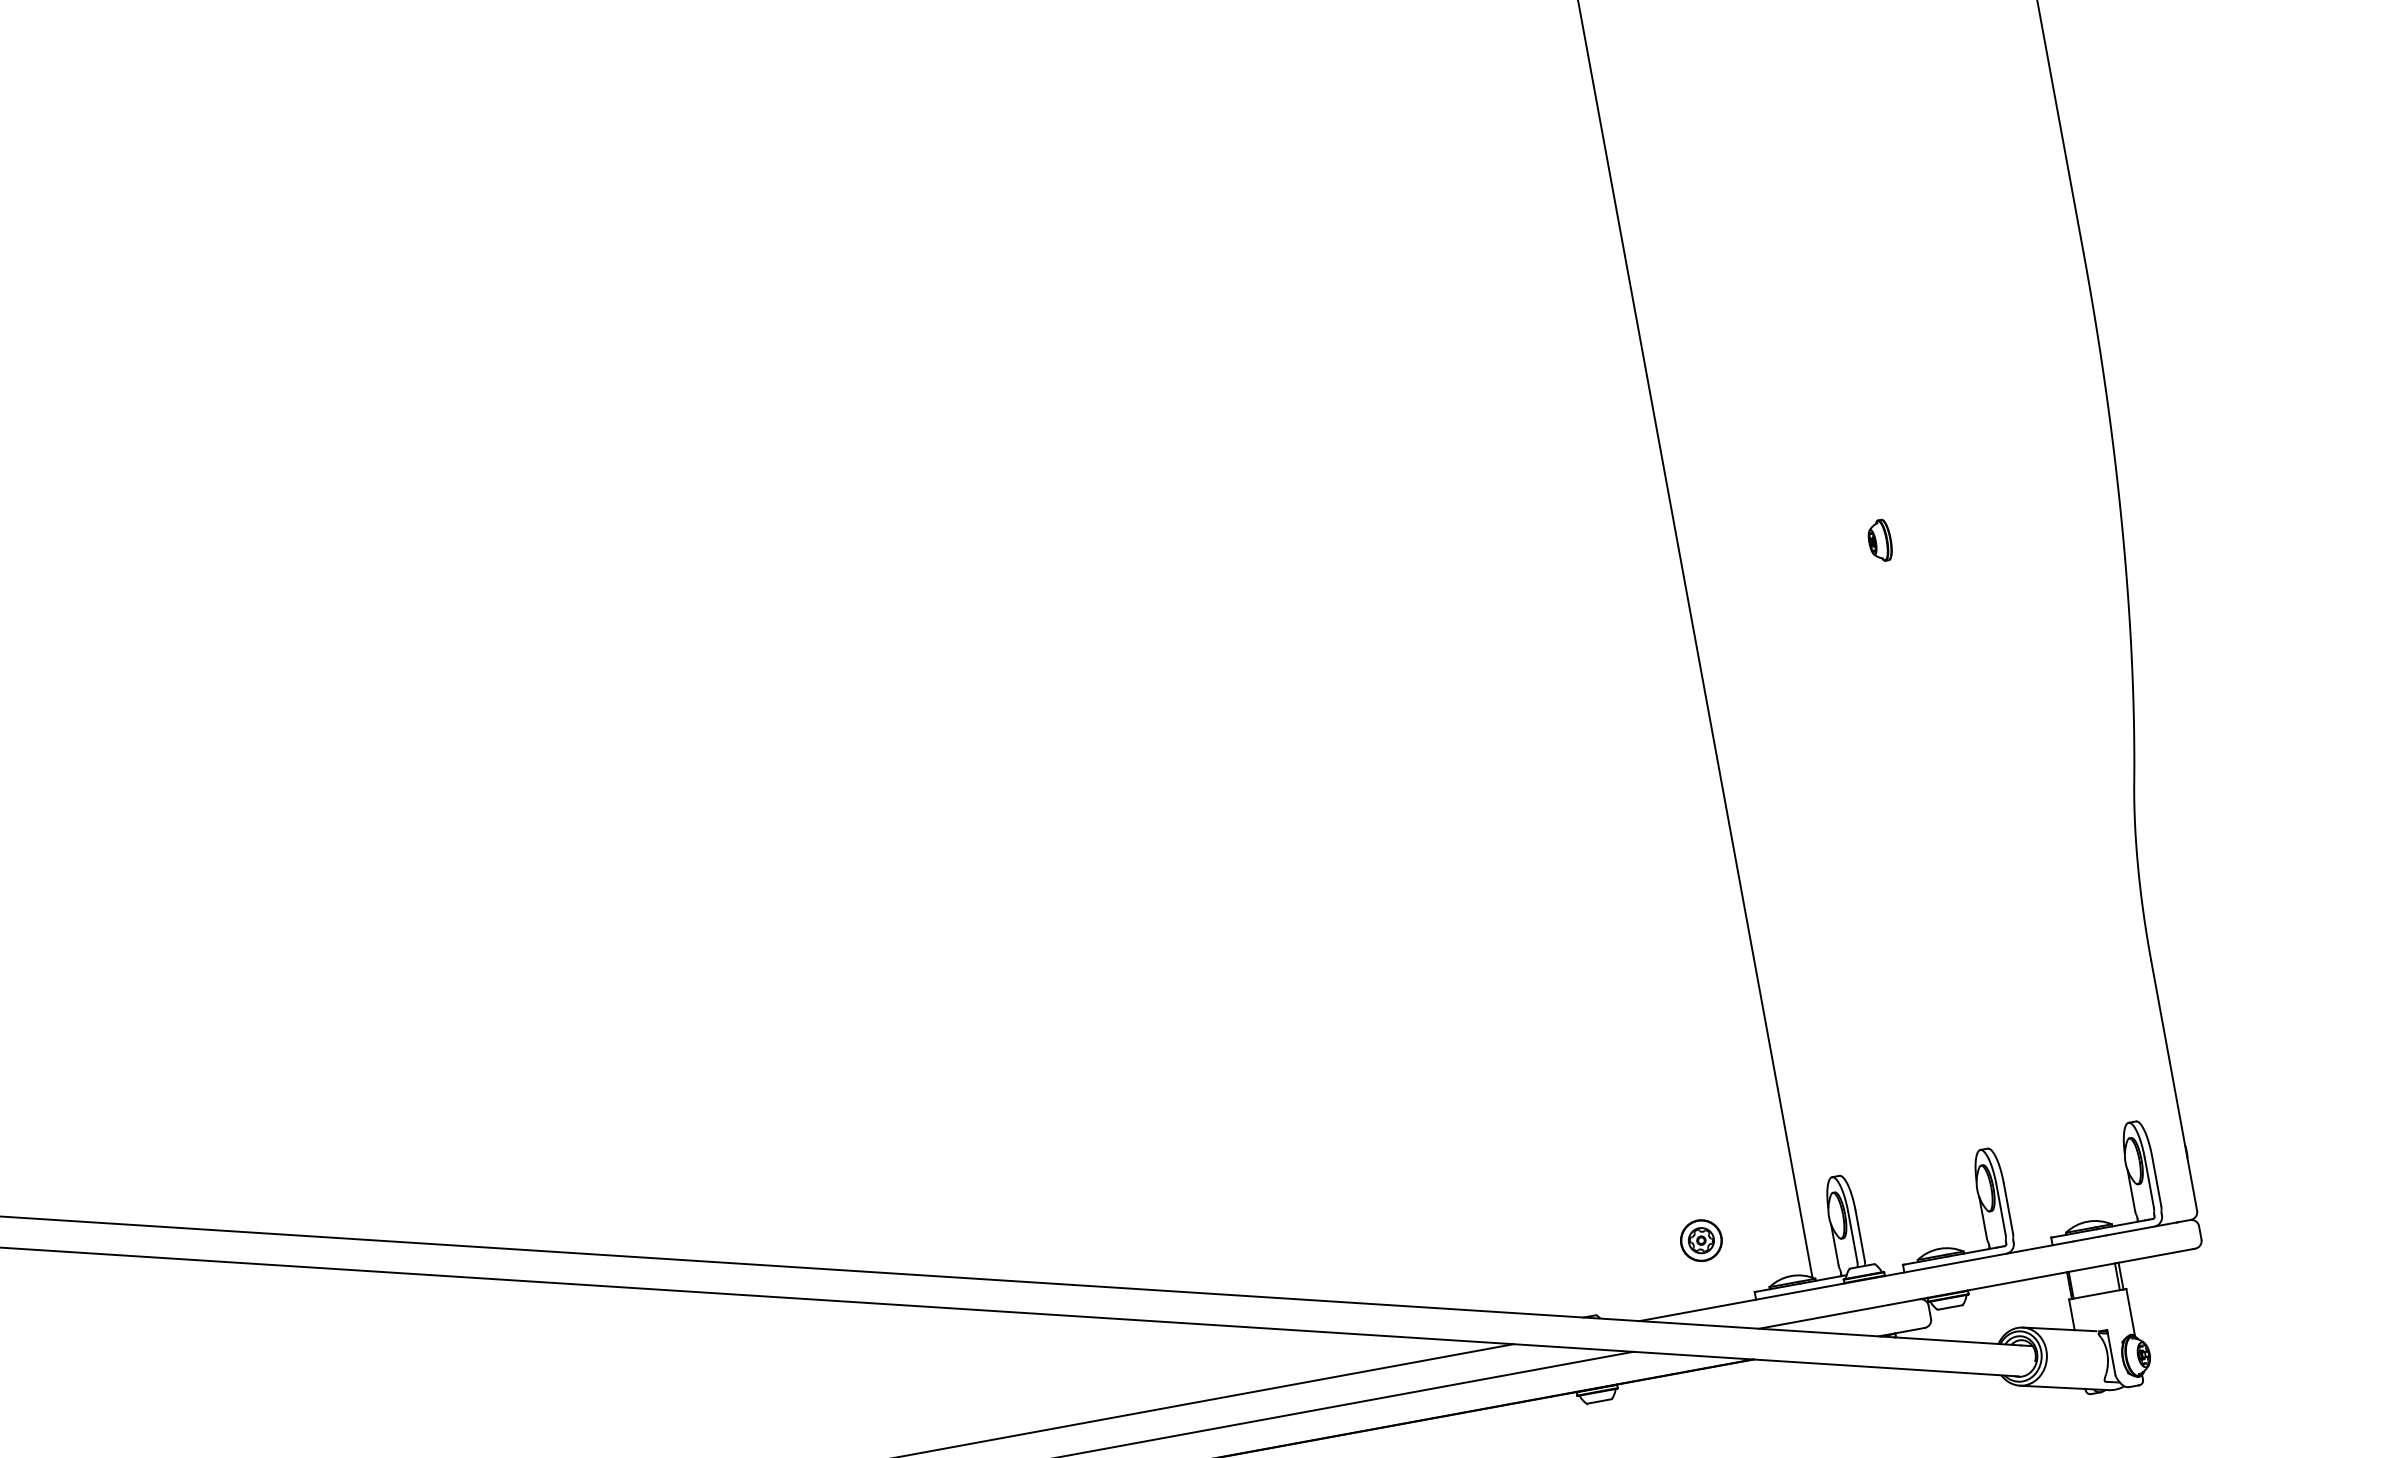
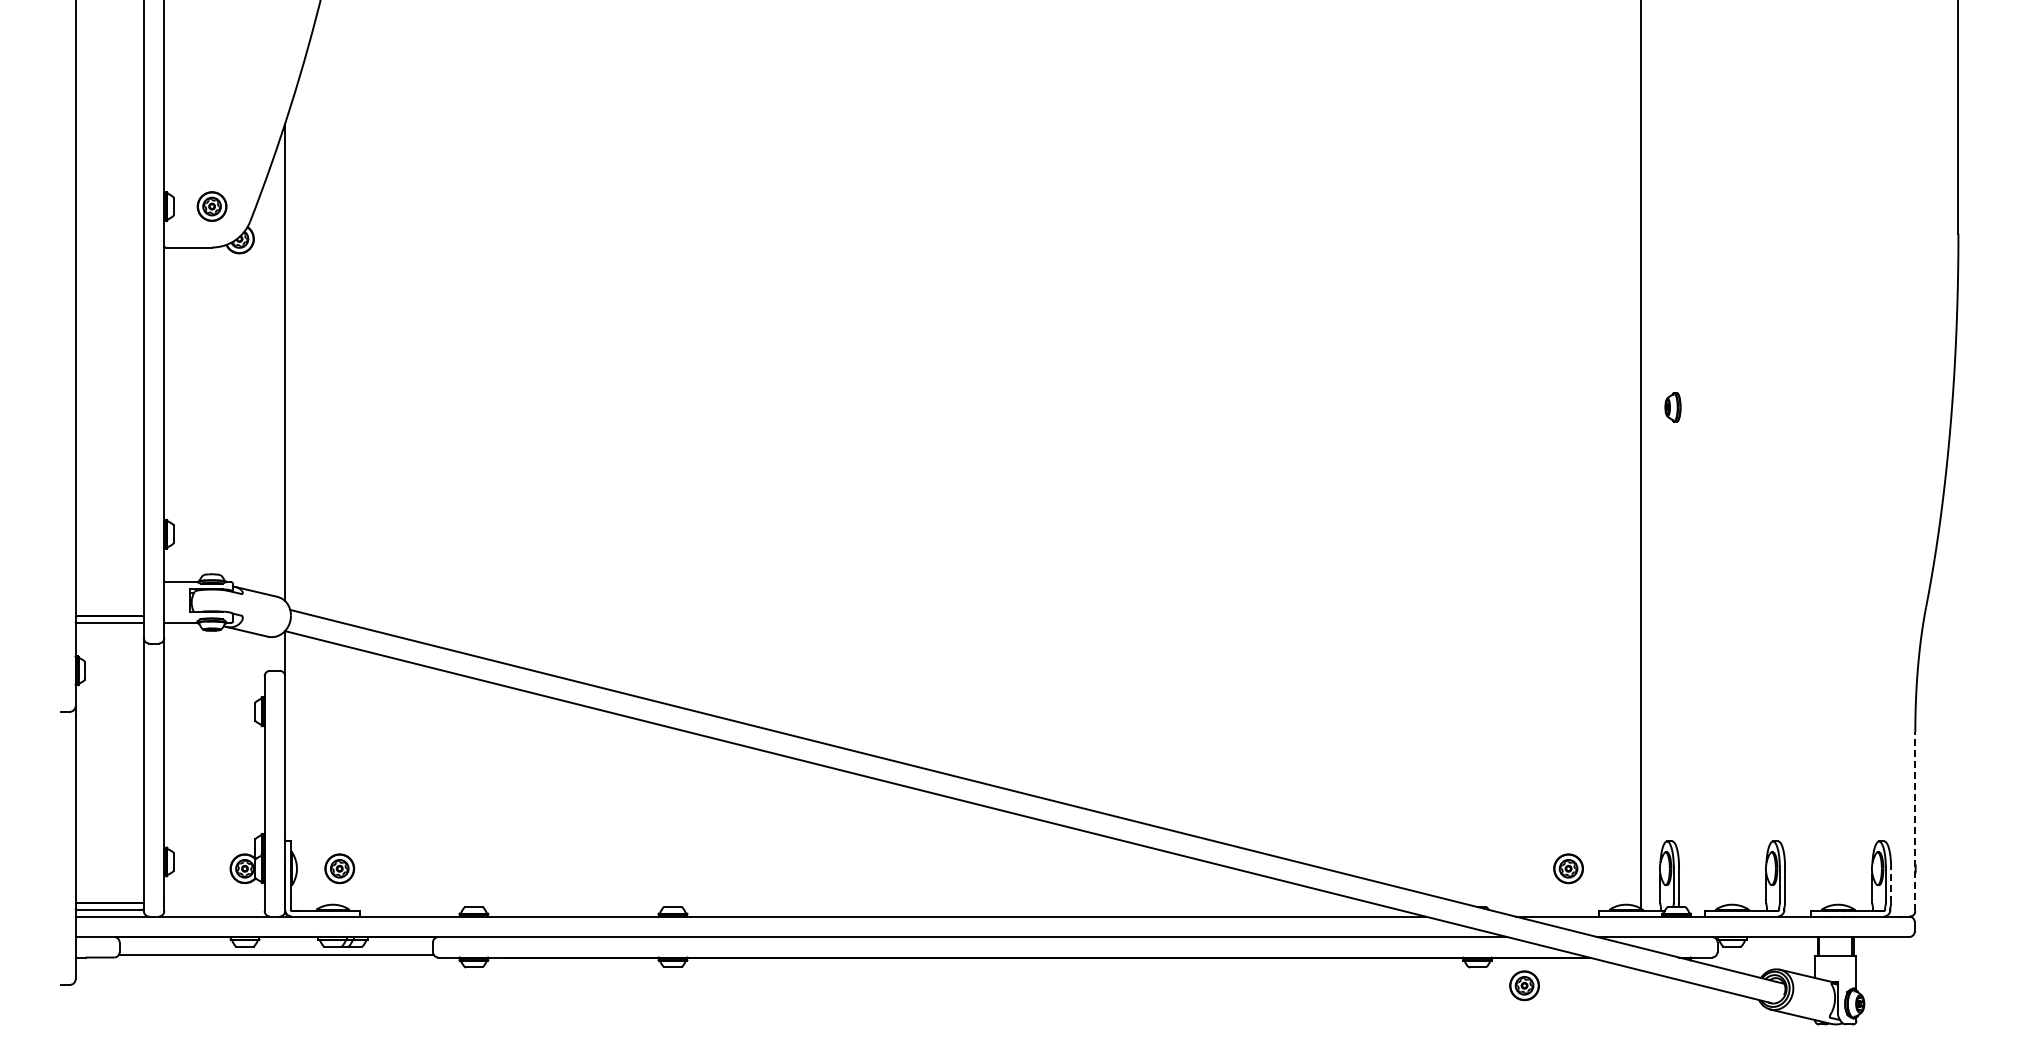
part: (1879, 541) -> (1672, 407), moved
line: (2174, 1085) -> (1915, 821), solid -> dashed
line: (2157, 1181) -> (1891, 885), solid -> dashed
part: (1669, 1415) -> (1524, 985), added

